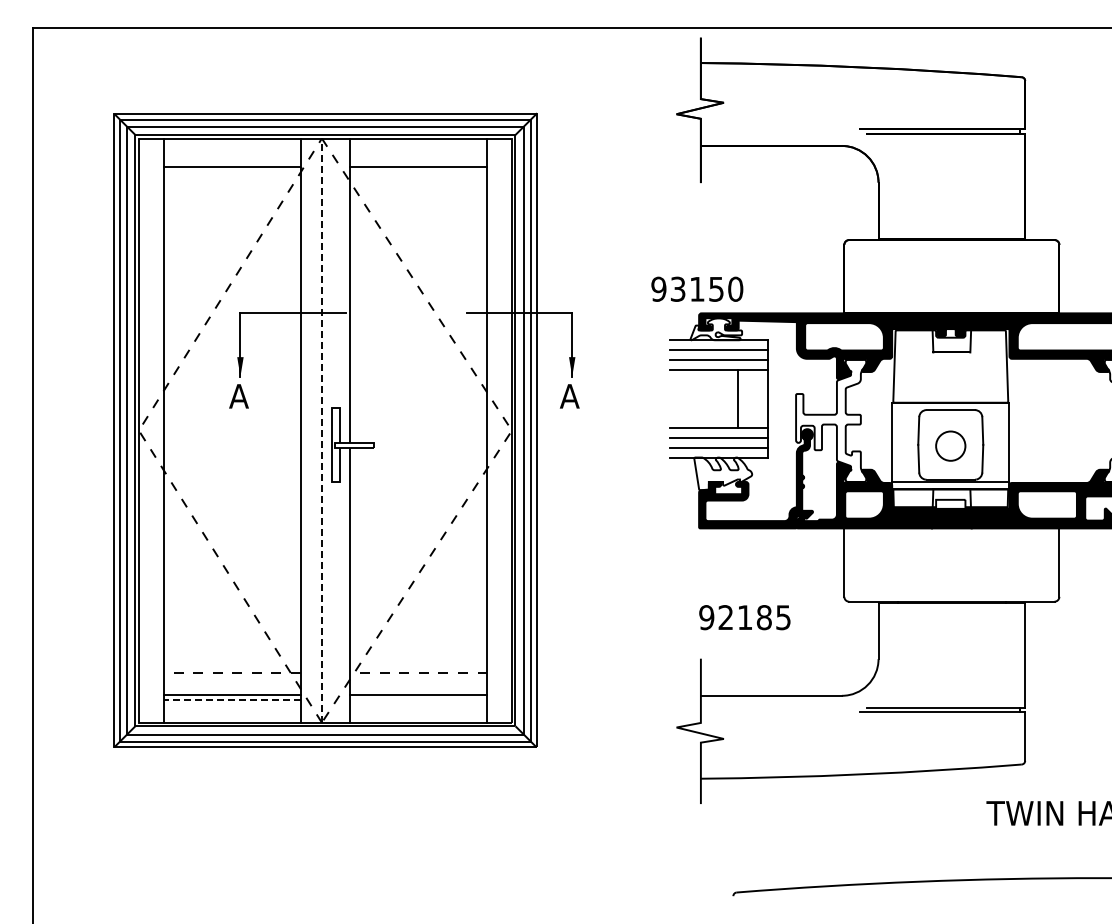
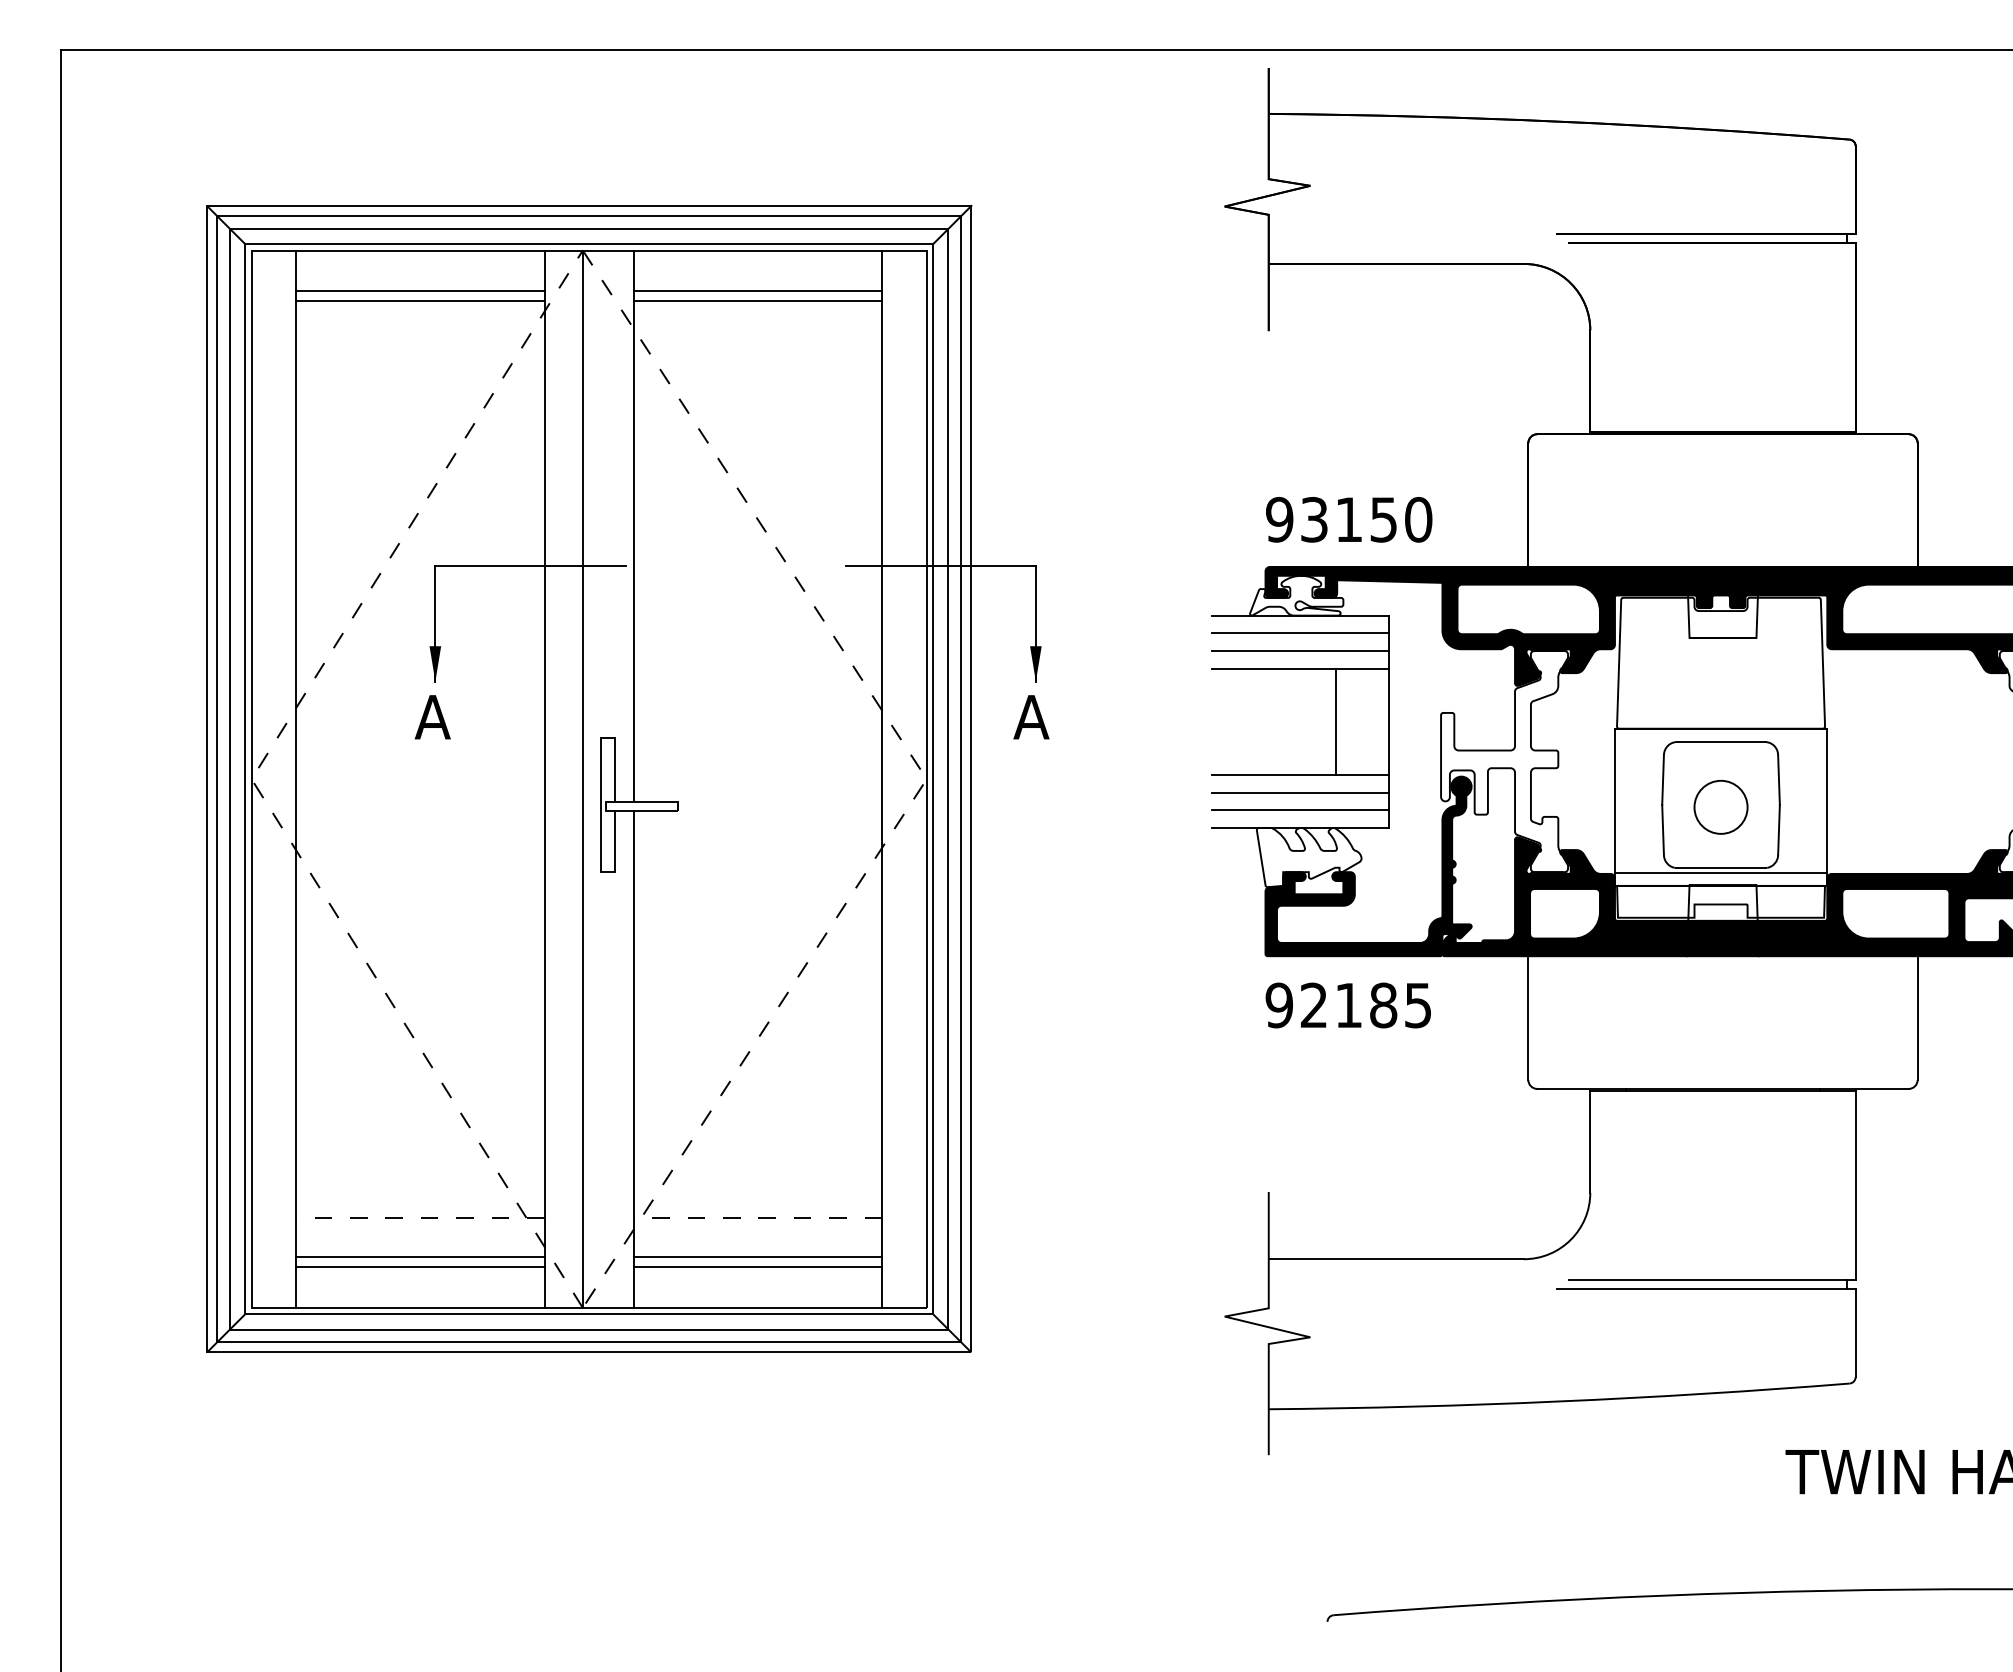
line: (231, 161) -> (419, 292), added
line: (418, 161) -> (757, 292), added
text: (697, 288) -> (1349, 518), moved
line: (321, 430) -> (582, 778), dashed -> solid
text: (744, 617) -> (1347, 1005), moved
line: (232, 700) -> (420, 1267), dashed -> solid
line: (418, 700) -> (757, 1267), added

